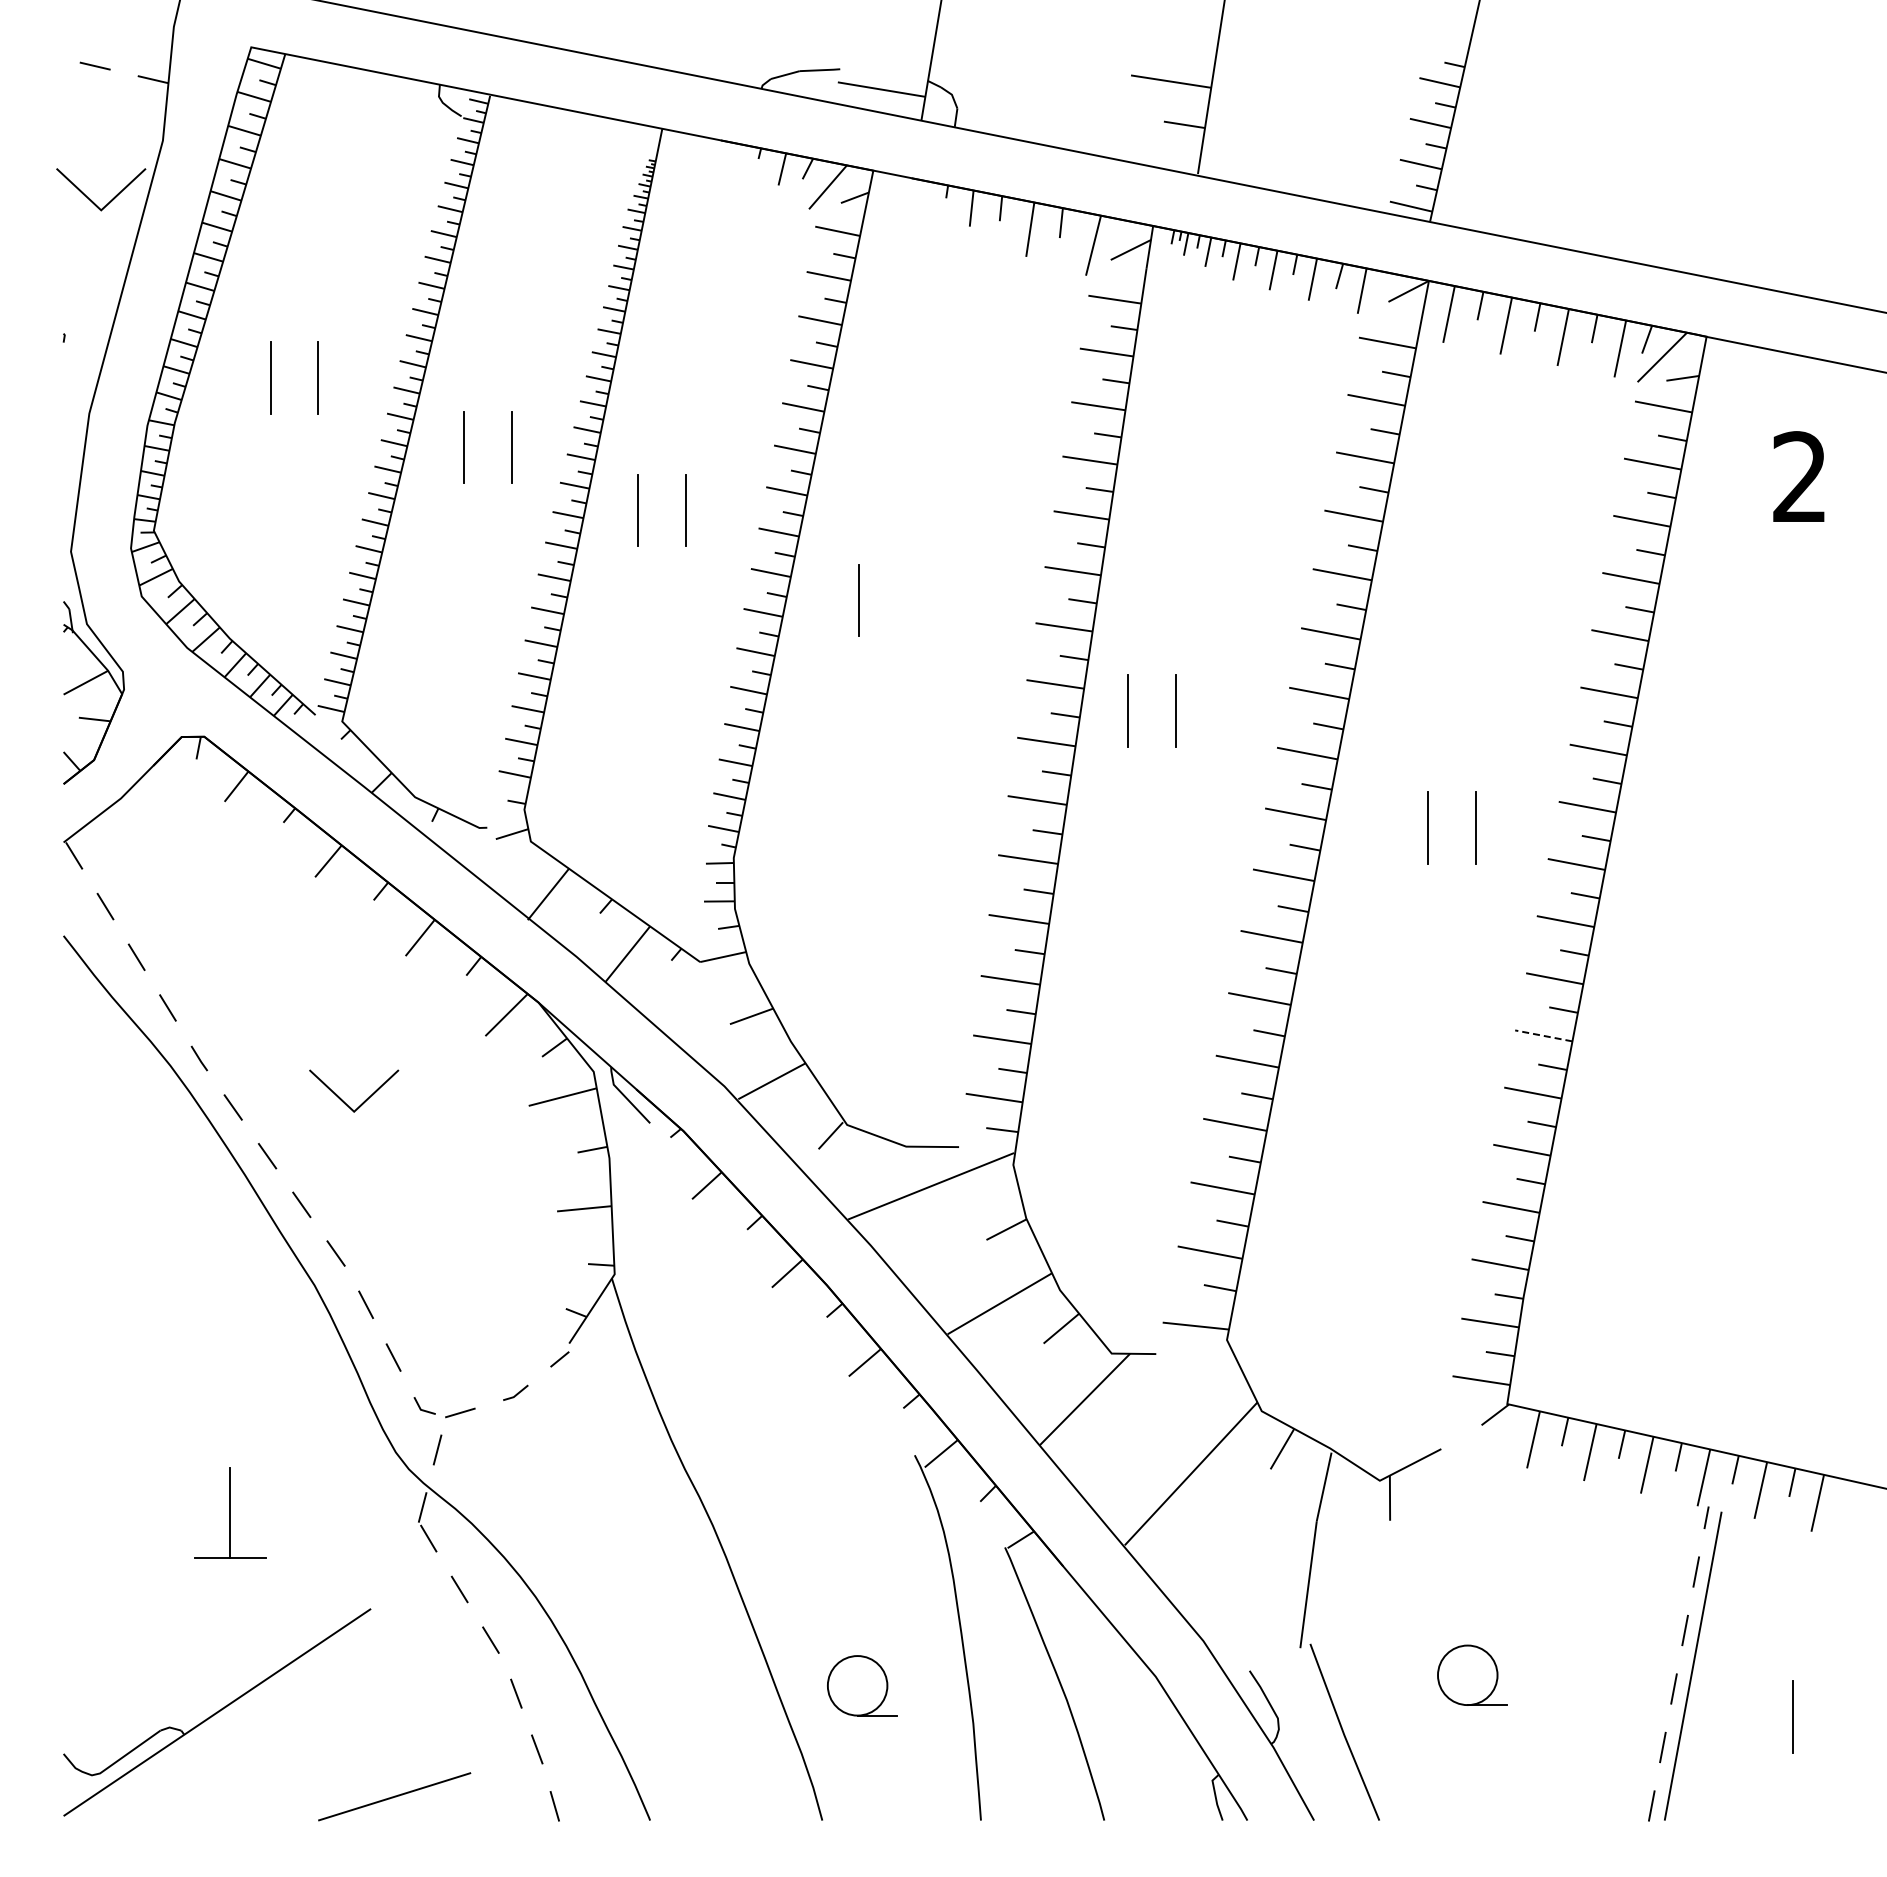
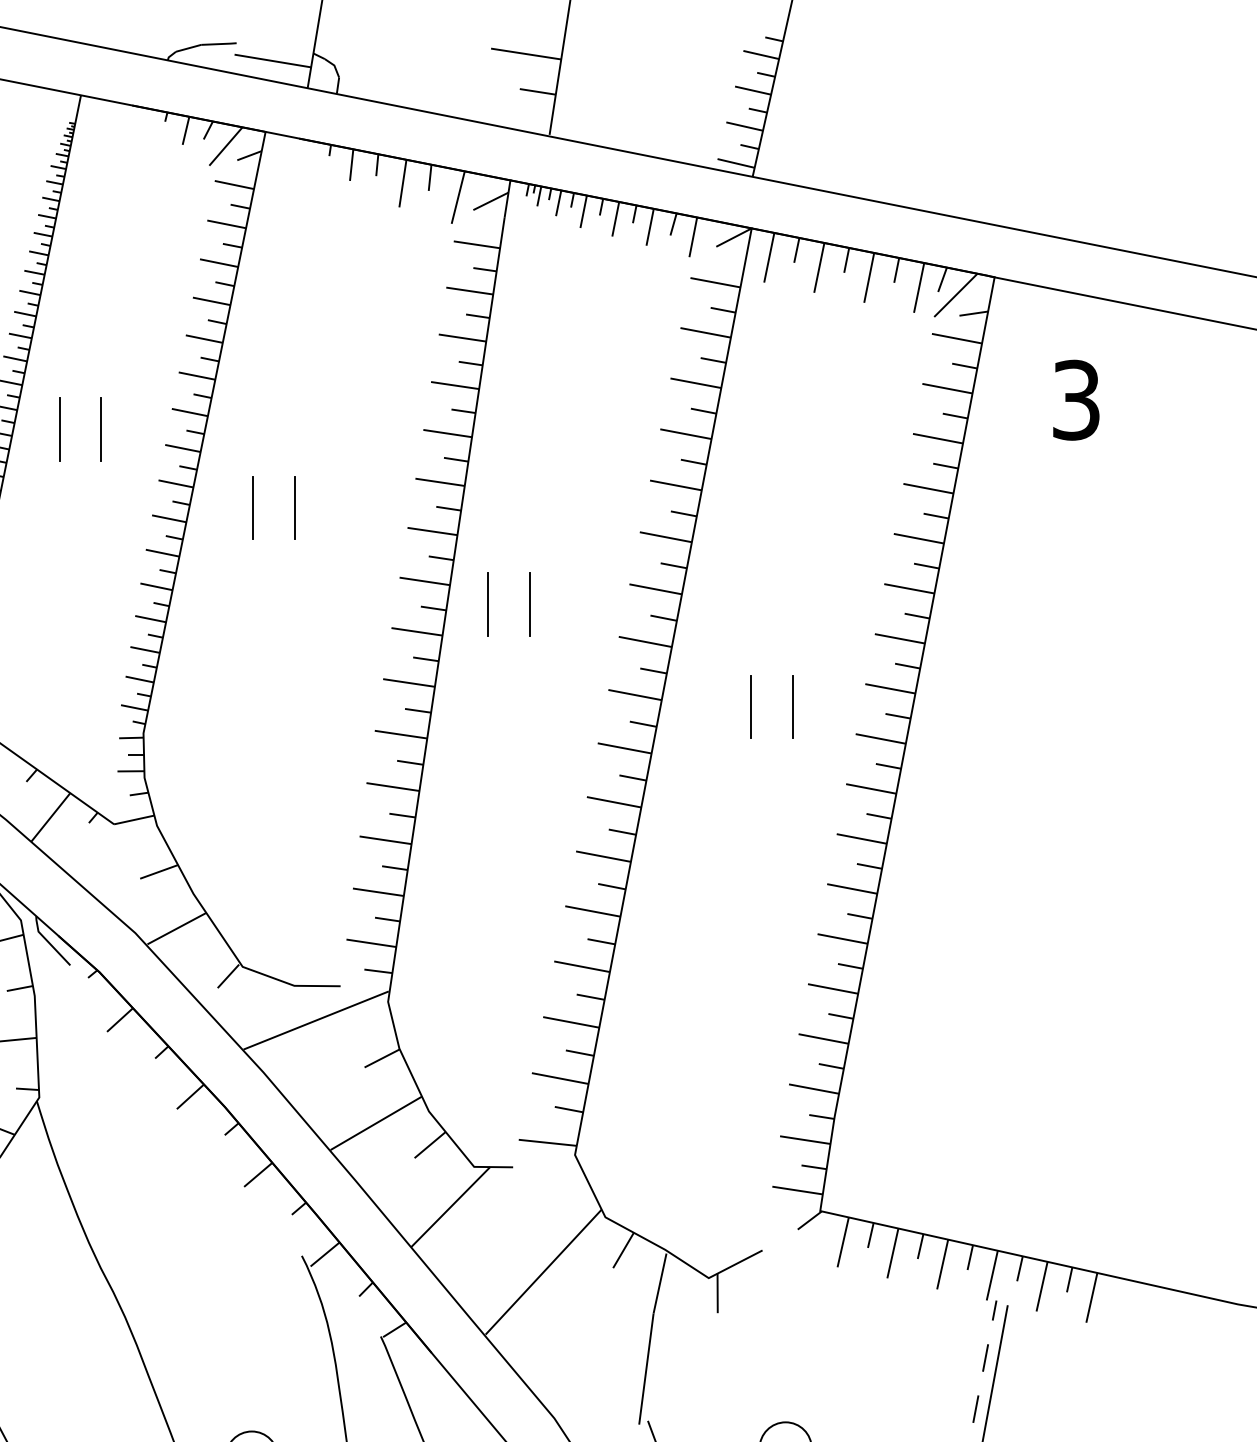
text: (1799, 477) -> (1075, 400), 2 -> 3
line: (906, 600) -> (294, 508), added
line: (1543, 1035) -> (851, 888), dashed -> solid

